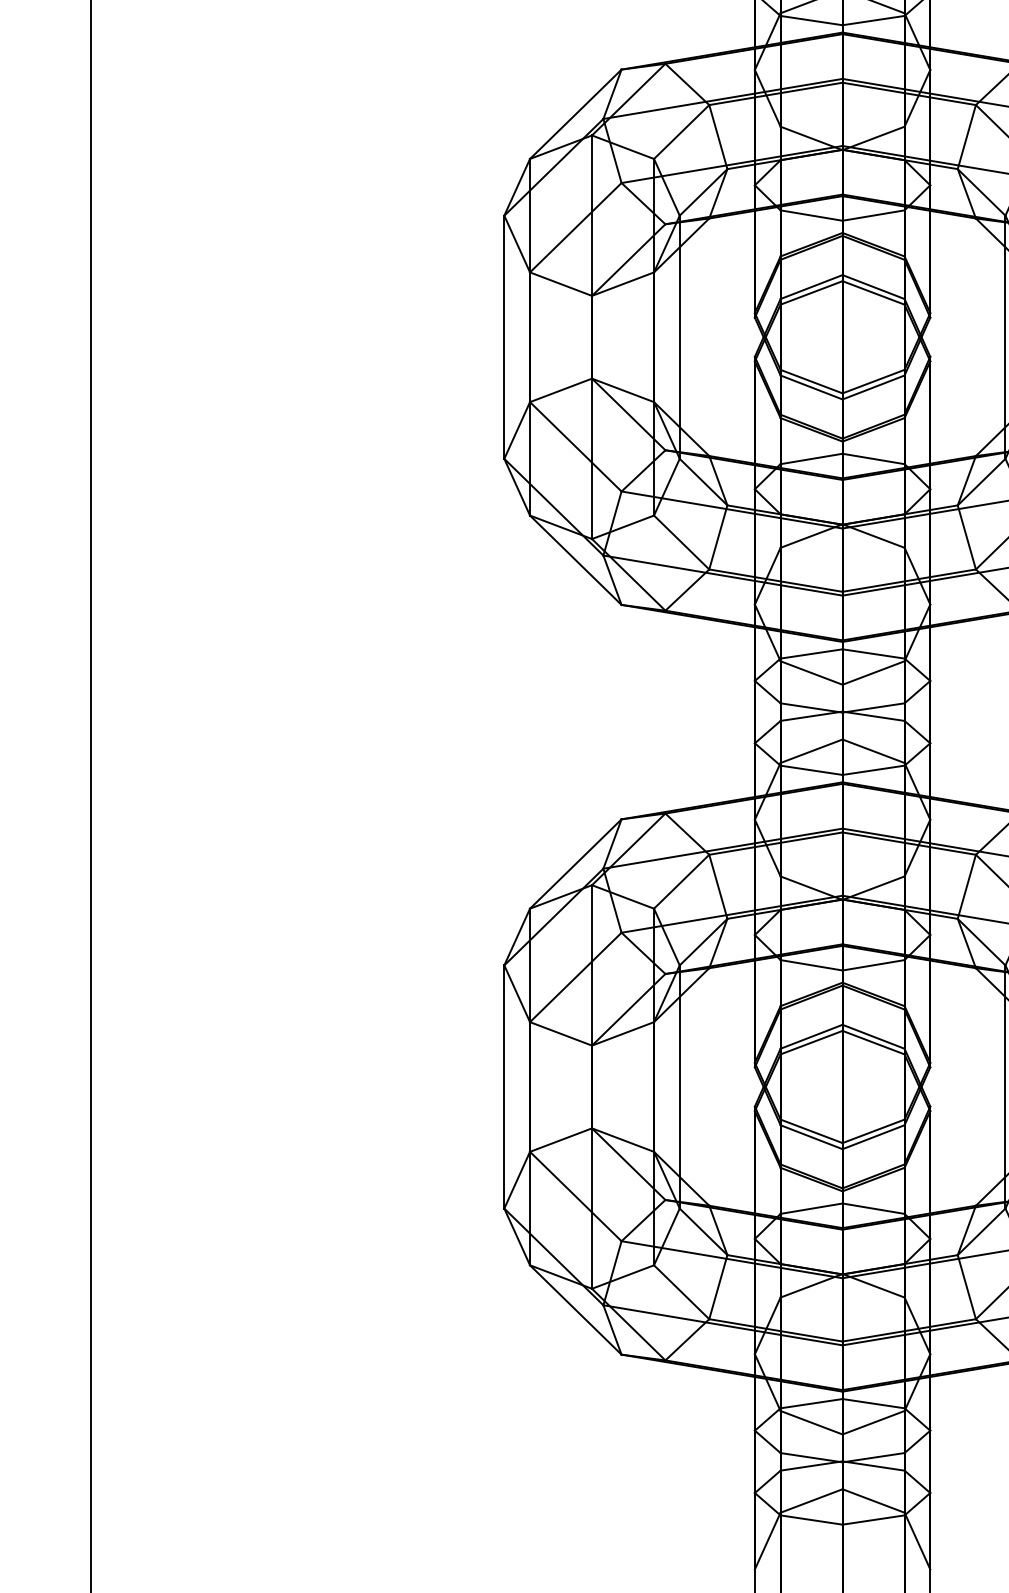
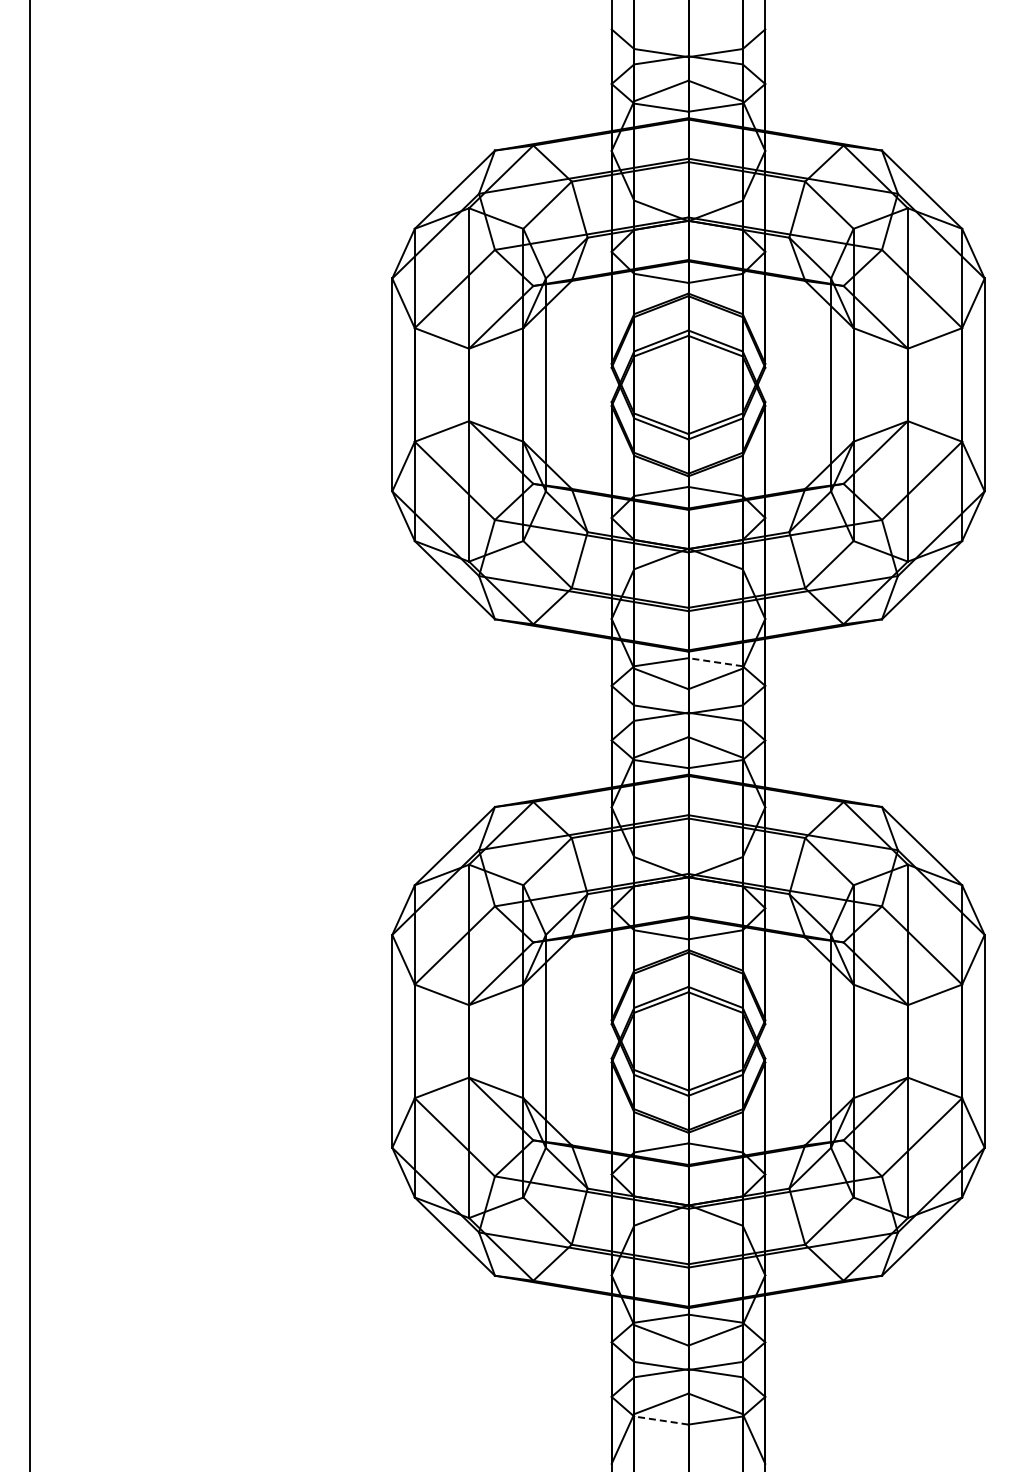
line: (873, 654) -> (715, 662), solid -> dashed
line: (810, 1519) -> (660, 1420), solid -> dashed

